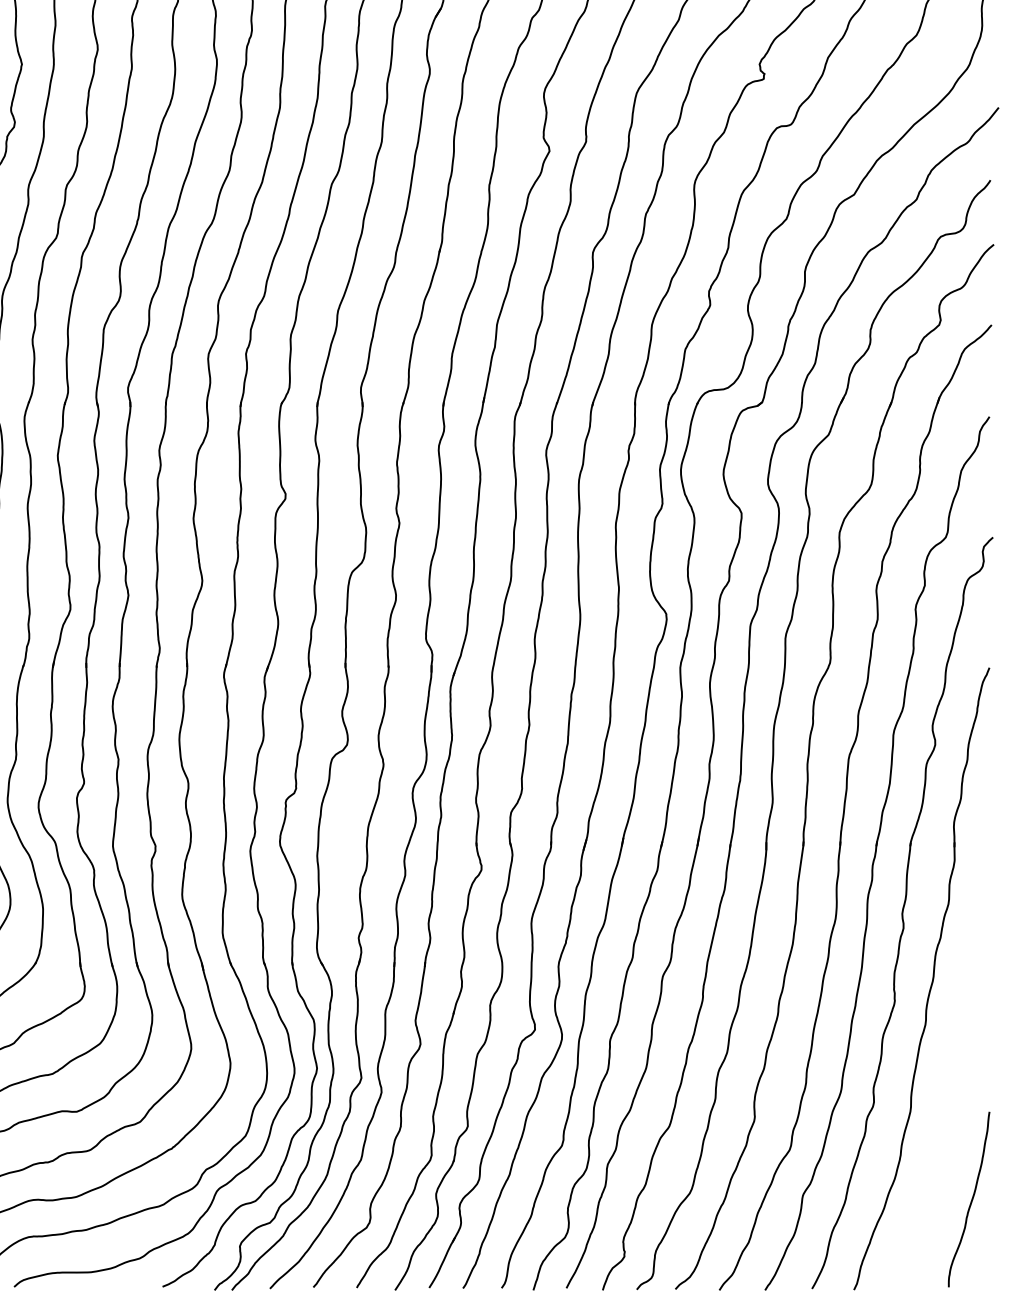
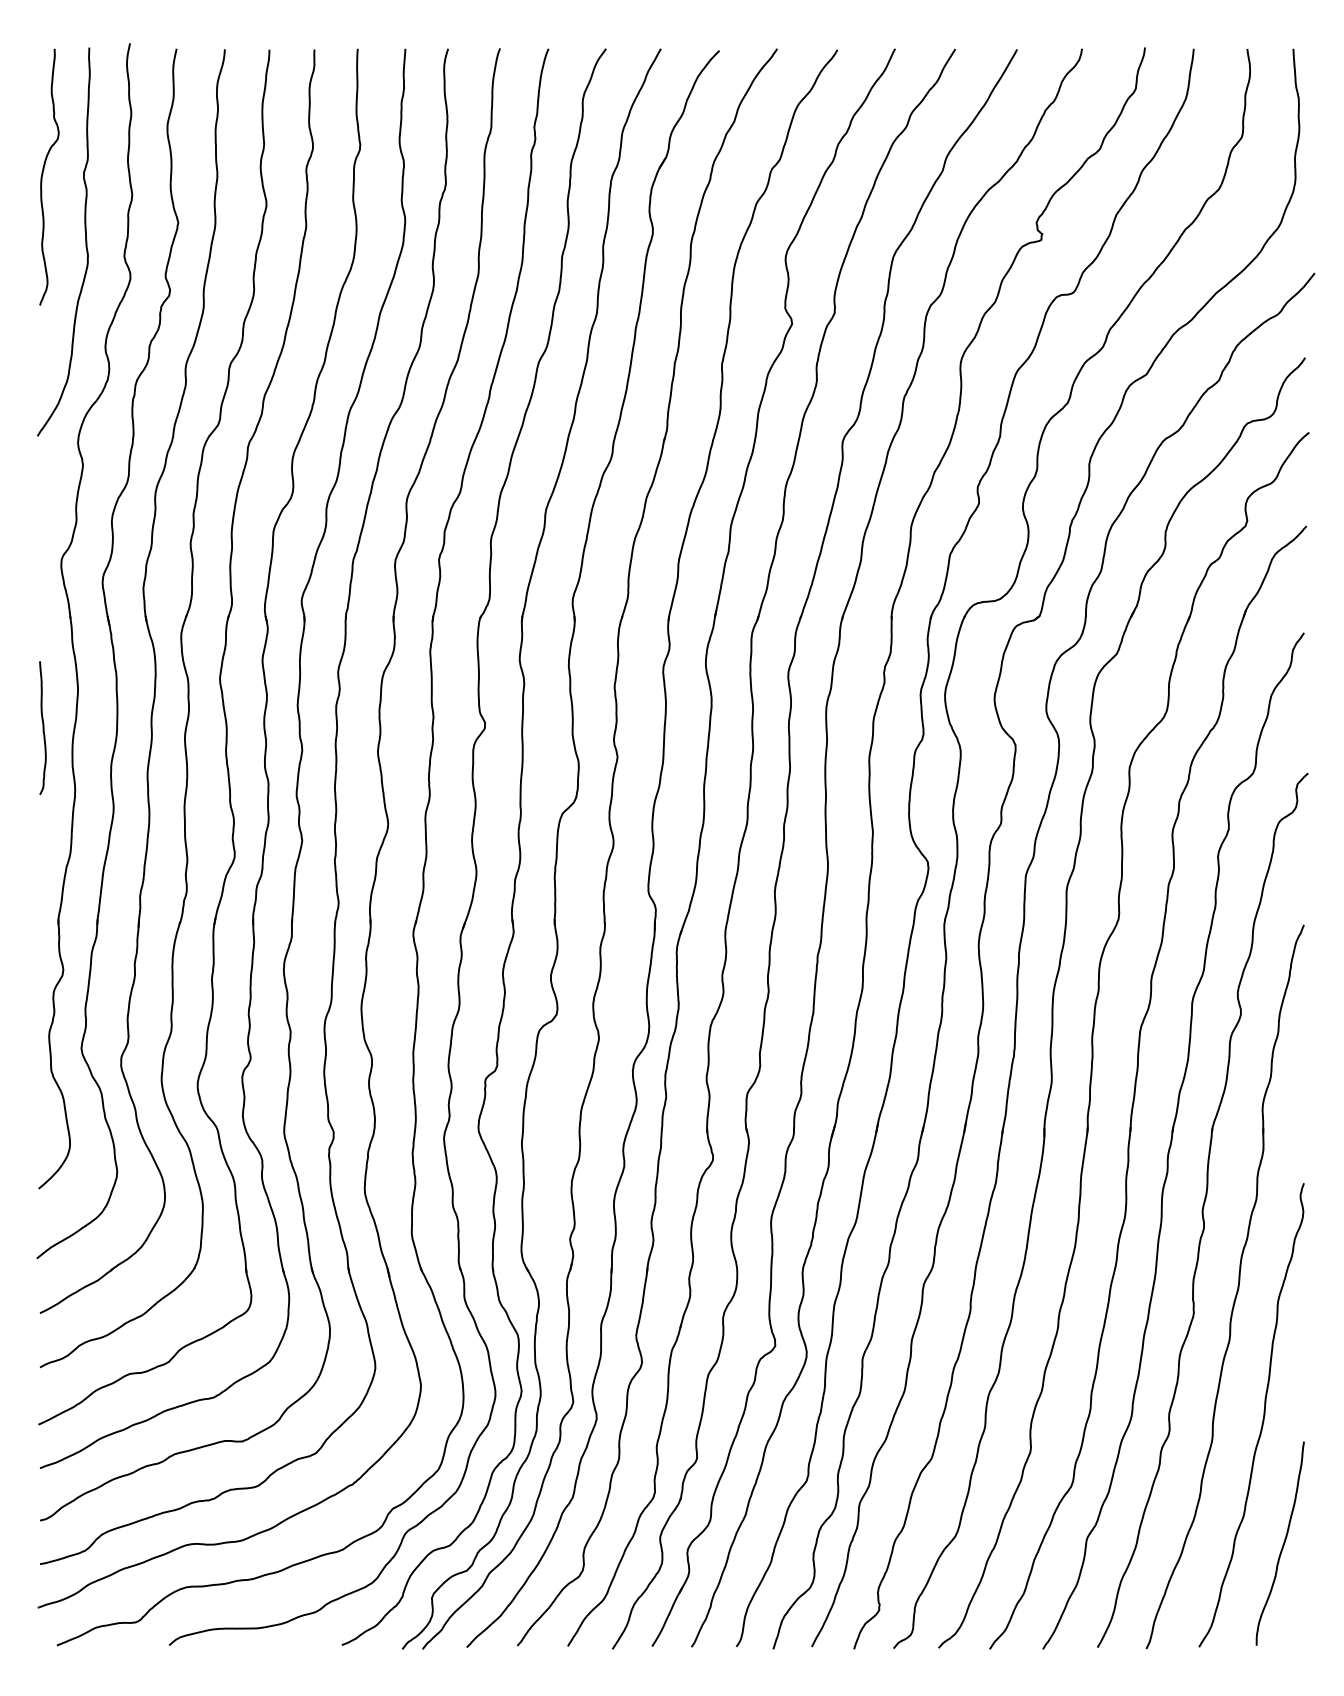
curve: (953, 1091) -> (1262, 1418), added

